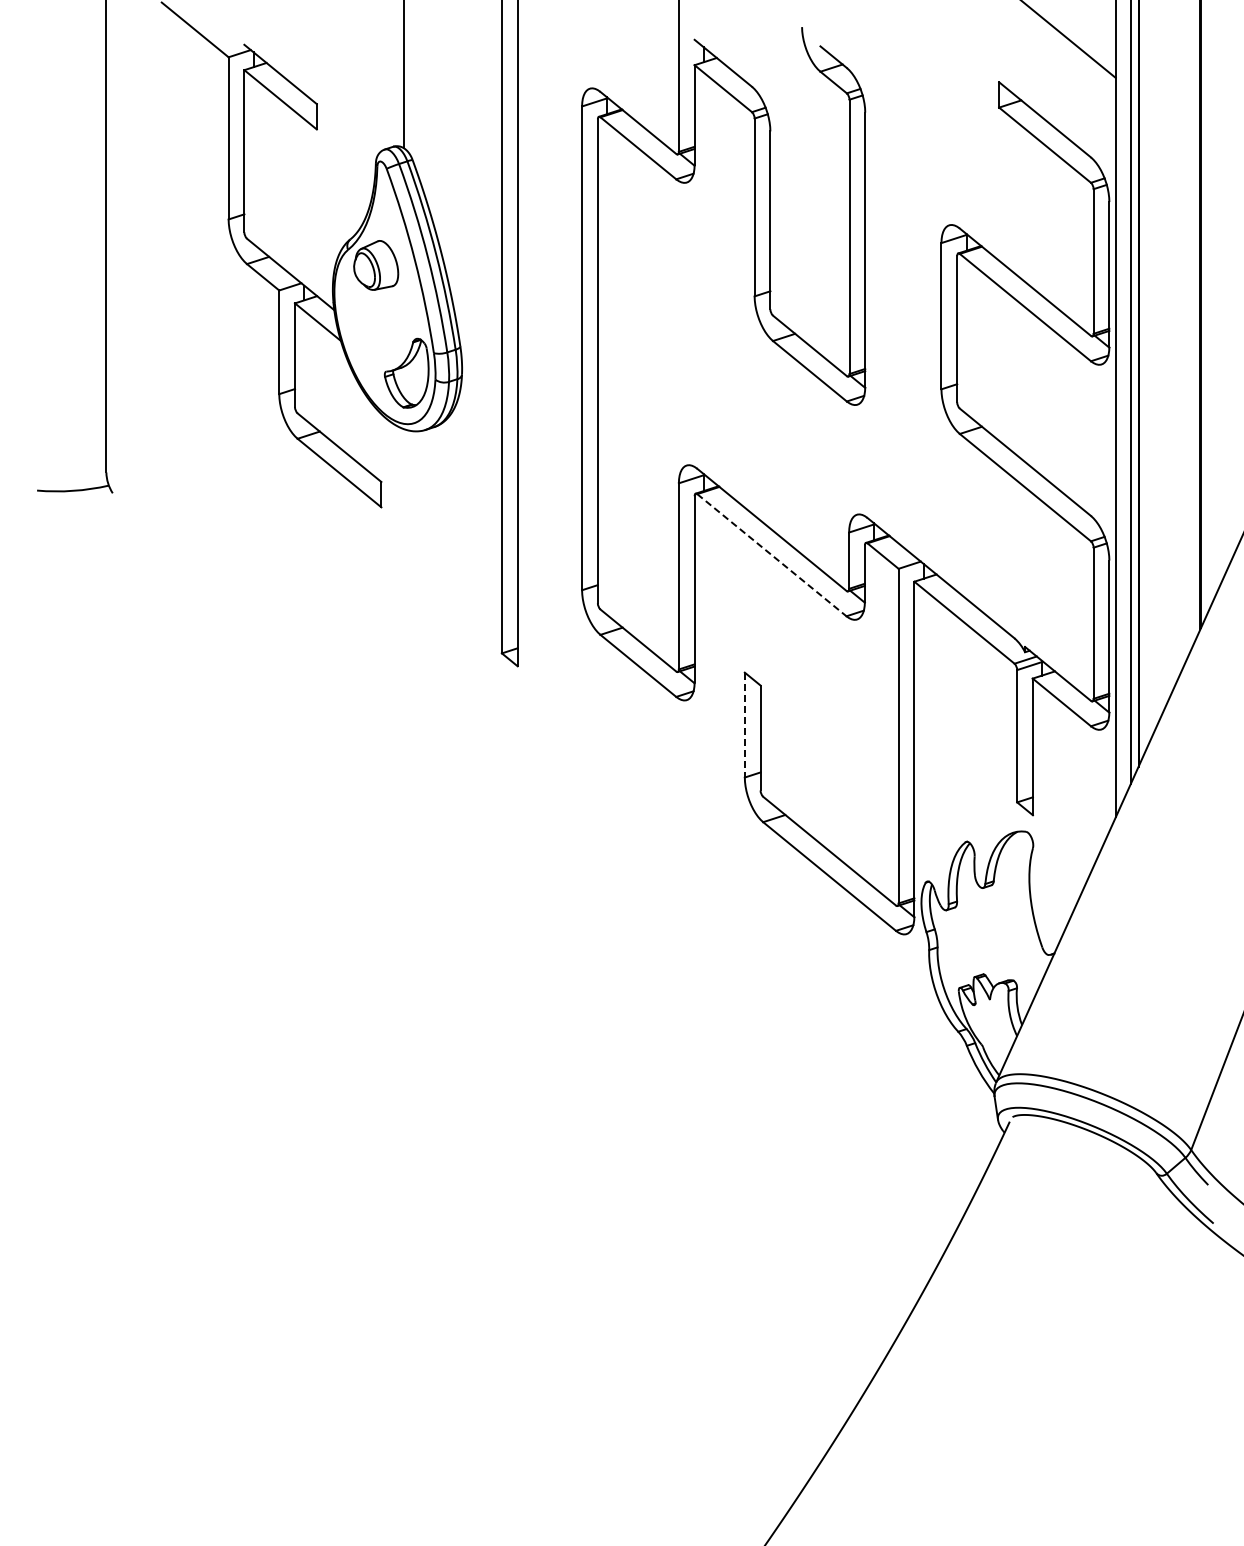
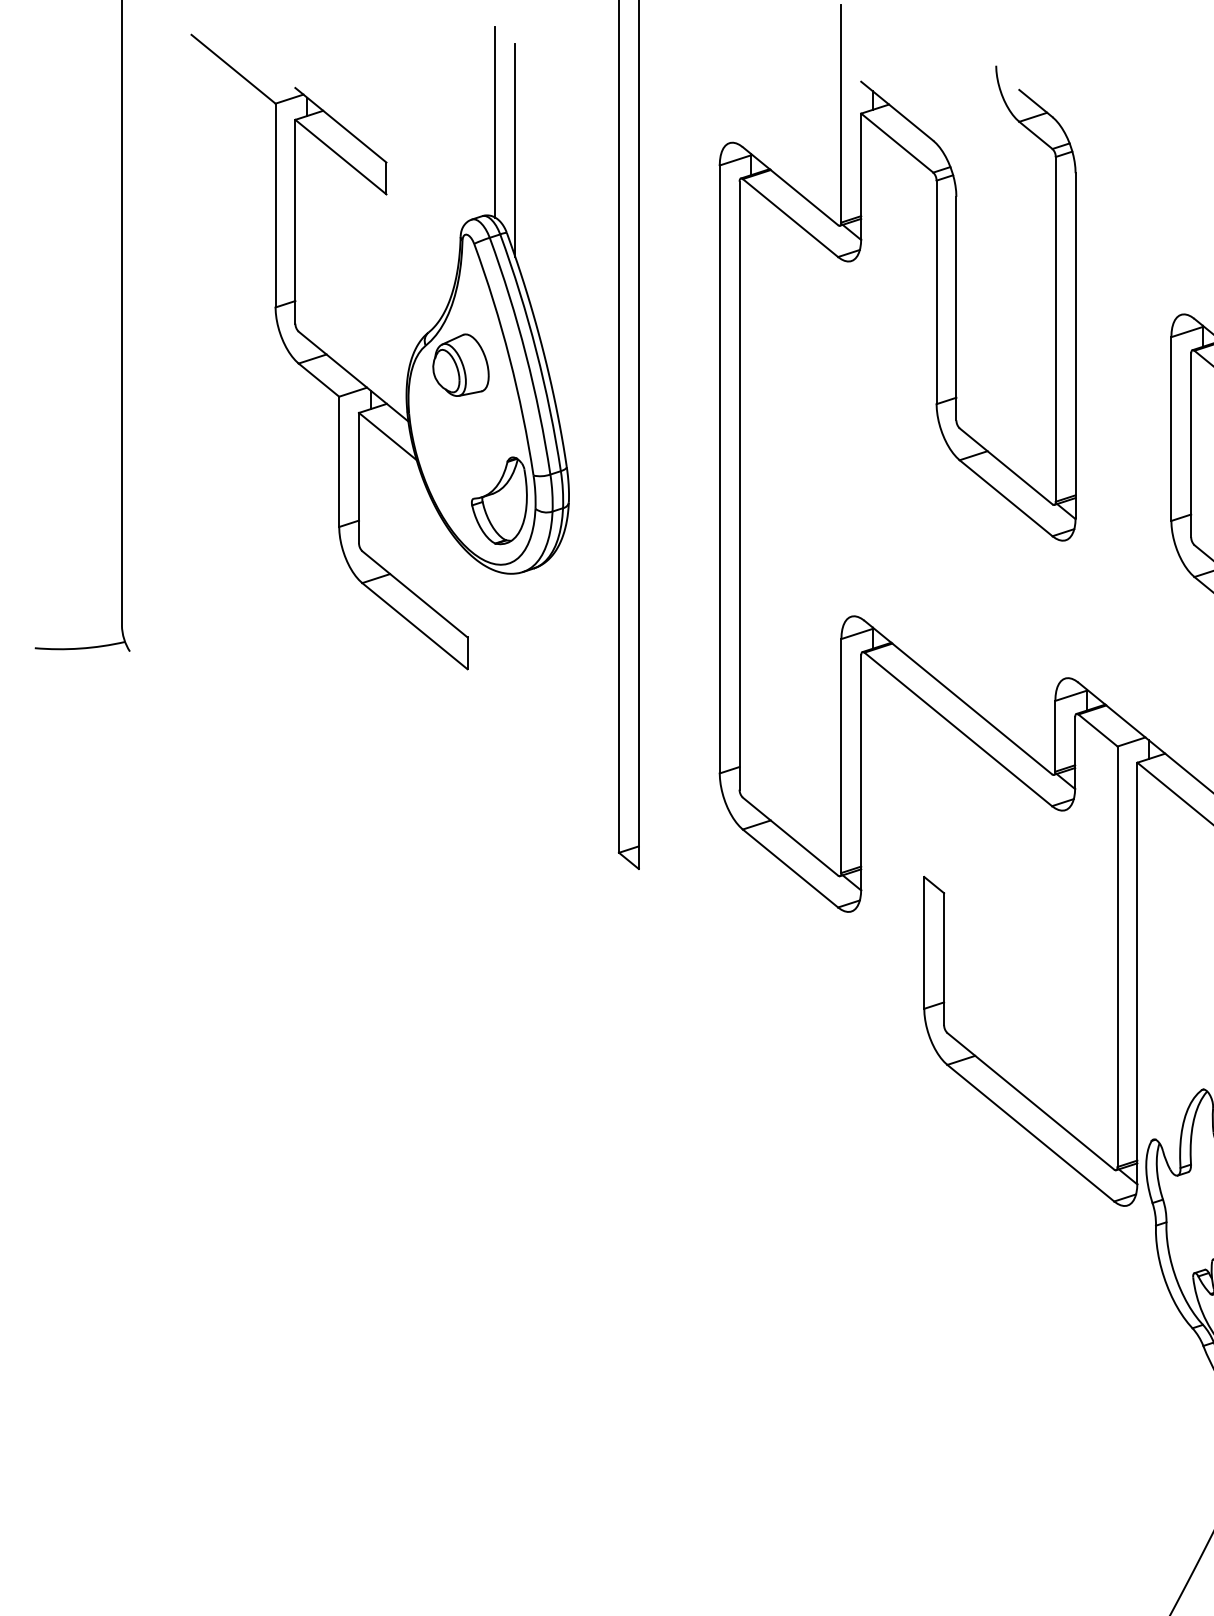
line: (419, 93) -> (515, 149), added
line: (772, 555) -> (959, 729), dashed -> solid
line: (744, 725) -> (923, 943), dashed -> solid

